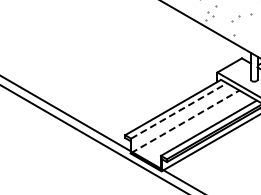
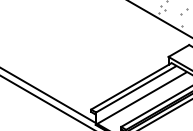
line: (179, 110) -> (136, 88), dashed -> solid
line: (185, 121) -> (141, 98), dashed -> solid

